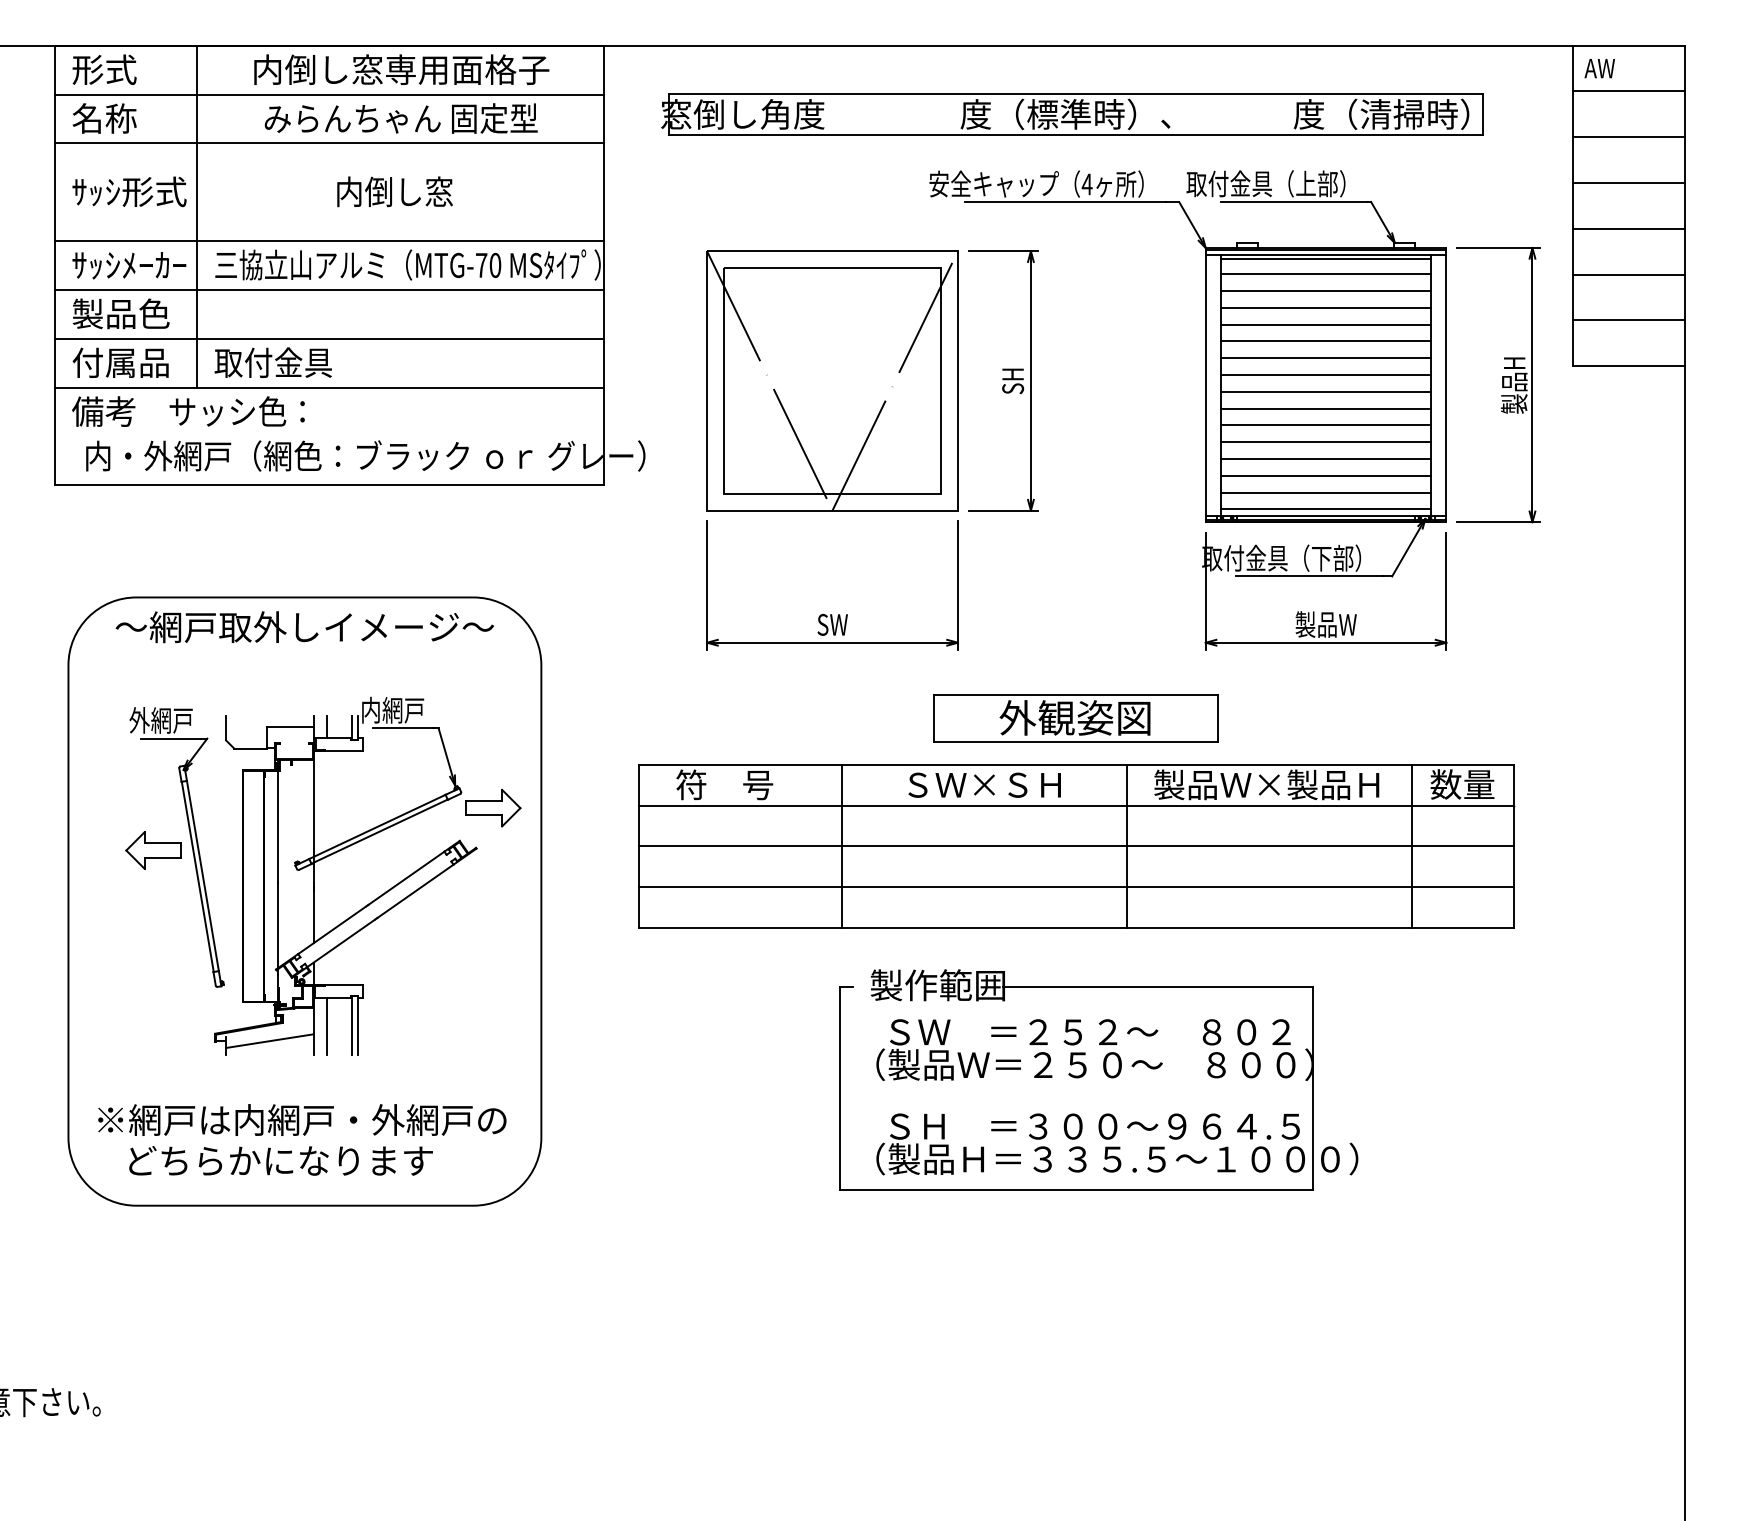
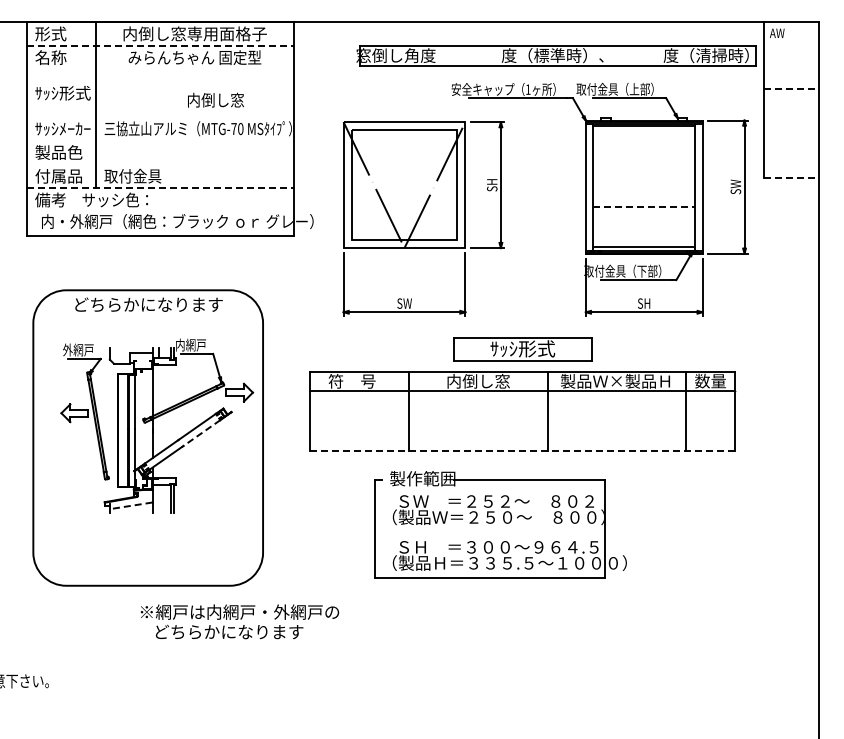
line: (1629, 91) -> (791, 44), removed
line: (330, 93) -> (160, 45), solid -> dashed
part: (1073, 114) -> (556, 55), moved
line: (1629, 136) -> (791, 66), removed
line: (328, 142) -> (159, 69), removed
line: (1629, 182) -> (791, 88), solid -> dashed
text: (1085, 184) -> (527, 89), 4 -> 1
text: (394, 190) -> (215, 99), moved
line: (1629, 229) -> (791, 111), removed
line: (328, 241) -> (159, 117), removed
line: (1326, 274) -> (644, 133), removed
line: (1629, 274) -> (791, 133), removed
line: (328, 289) -> (159, 140), removed
line: (1326, 291) -> (644, 141), removed
line: (1326, 307) -> (644, 149), removed
line: (1629, 319) -> (791, 155), removed
line: (1326, 324) -> (644, 157), removed
line: (328, 338) -> (159, 164), removed
line: (1326, 340) -> (644, 165), removed
line: (1326, 359) -> (644, 174), removed
line: (1629, 365) -> (791, 177), solid -> dashed
line: (1326, 375) -> (644, 182), removed
text: (1513, 383) -> (735, 186), 製品H -> SW
line: (330, 387) -> (160, 188), solid -> dashed
line: (1326, 392) -> (644, 190), removed
line: (1326, 408) -> (644, 198), removed
line: (1326, 424) -> (644, 206), solid -> dashed
line: (1326, 441) -> (644, 214), removed
line: (1326, 459) -> (644, 223), removed
line: (1326, 476) -> (644, 231), removed
line: (1326, 492) -> (644, 239), removed
text: (1326, 624) -> (644, 303), 製品W -> SH
text: (303, 626) -> (147, 304), ～網戸取外しイメージ～ -> どちらかになります
text: (1073, 717) -> (521, 348), 外観姿図 -> ｻｯｼ形式
text: (984, 783) -> (478, 380), ＳＷ×ＳＨ -> 内倒し窓
line: (1075, 846) -> (522, 411), removed
line: (1075, 886) -> (522, 430), removed
line: (414, 892) -> (201, 433), solid -> dashed
line: (1075, 927) -> (522, 450), solid -> dashed
line: (328, 1026) -> (159, 498), removed
line: (270, 1040) -> (131, 505), solid -> dashed
part: (1098, 1079) -> (500, 524), moved
text: (301, 1139) -> (239, 621), moved

